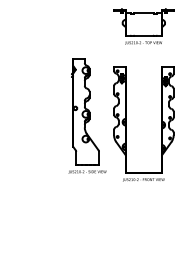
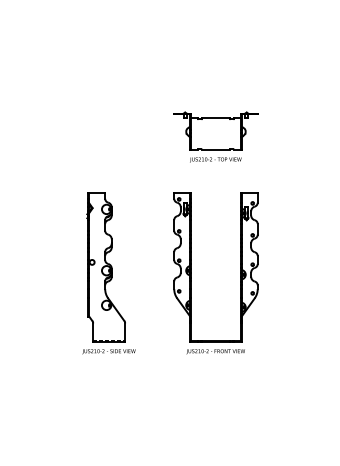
part: (87, 116) -> (108, 273), moved

